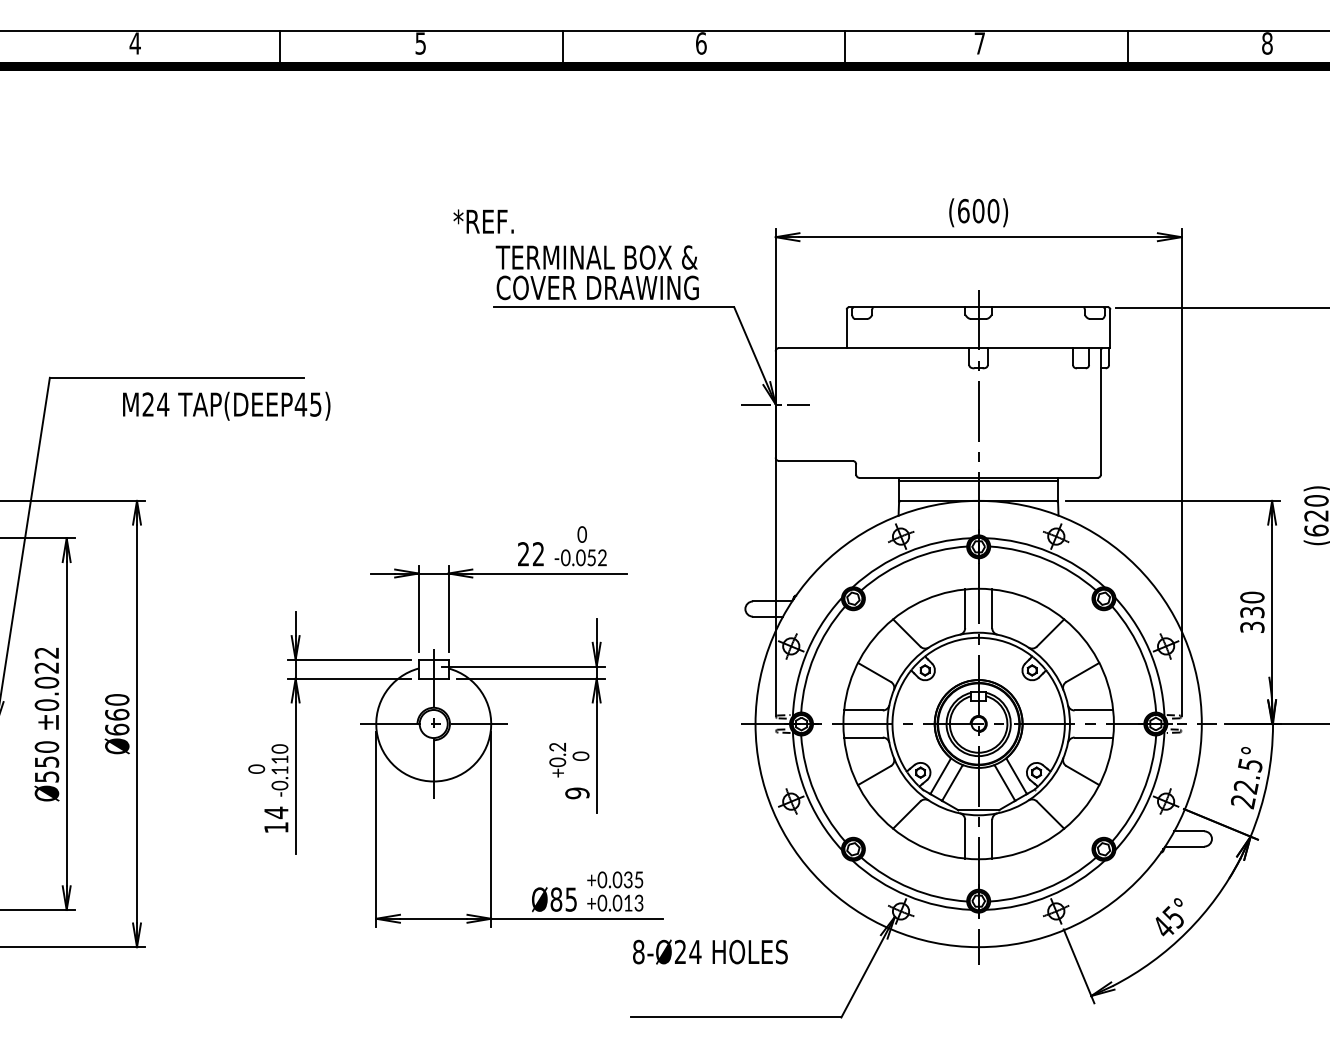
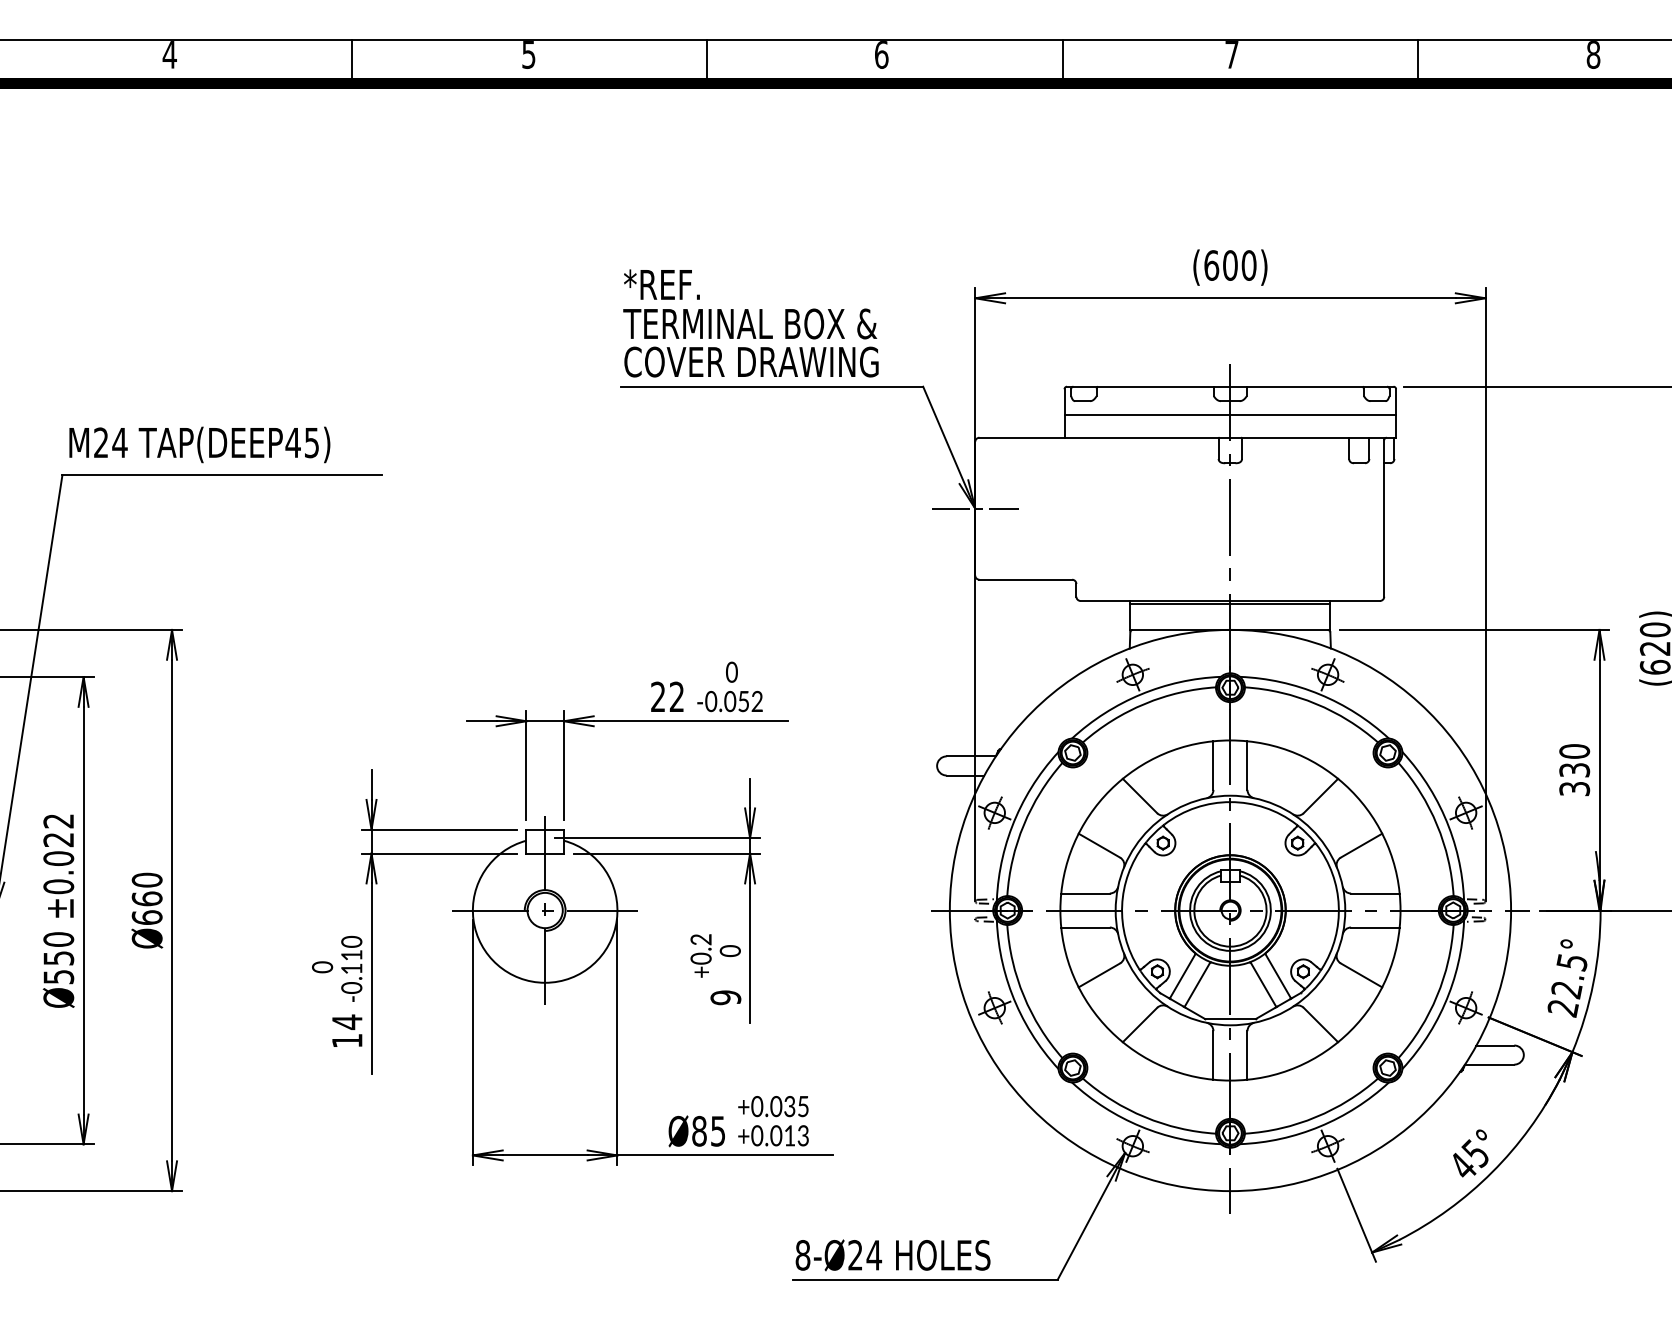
text: (483, 221) -> (661, 284), moved
line: (978, 329) -> (1230, 414), added
text: (226, 405) -> (199, 444), moved
text: (709, 952) -> (892, 1255), moved

